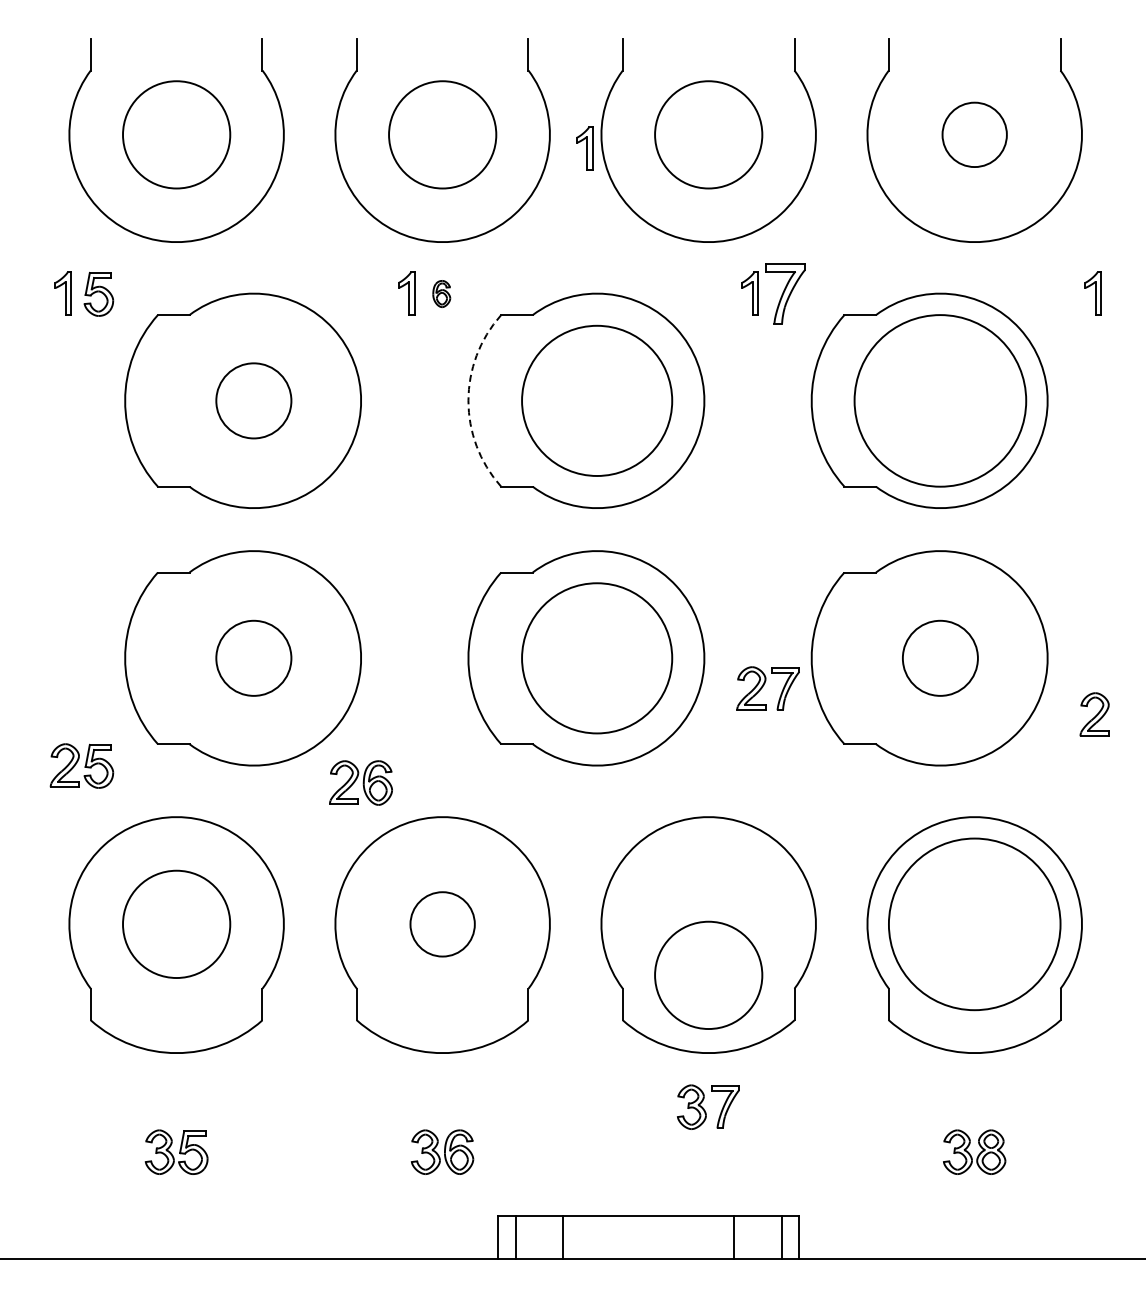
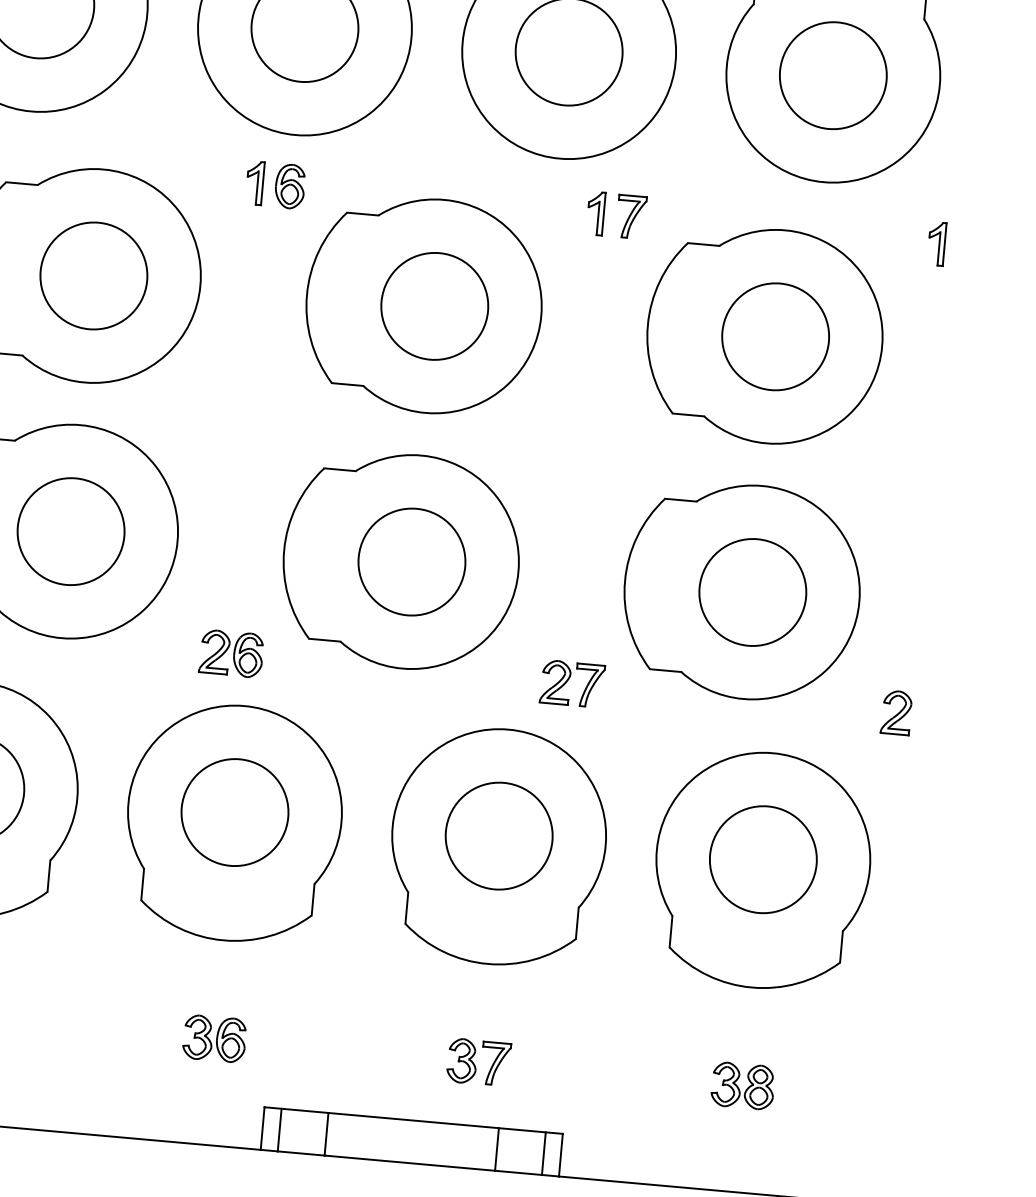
circle: (974, 134) -> (833, 75), size x1.67
part: (584, 148) -> (444, 54), removed
part: (441, 293) -> (289, 185), size x1.67
part: (785, 293) -> (631, 216), size x0.71
circle: (253, 400) -> (93, 275), size x1.43
arc: (468, 400) -> (307, 294), dashed -> solid
circle: (596, 400) -> (434, 305), size x0.71
circle: (940, 400) -> (775, 336), size x0.62
circle: (253, 657) -> (70, 530), size x1.43
circle: (596, 657) -> (411, 561), size x0.71
circle: (940, 657) -> (753, 591), size x1.43
part: (767, 688) -> (571, 683), moved
part: (1094, 714) -> (896, 712), moved
part: (360, 782) -> (231, 653), moved
circle: (442, 924) -> (234, 812), size x1.67
circle: (974, 924) -> (763, 859), size x0.62
circle: (708, 974) -> (499, 835), moved
part: (708, 1106) -> (478, 1061), moved

